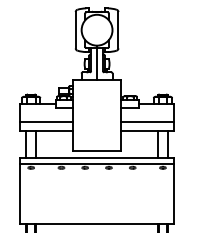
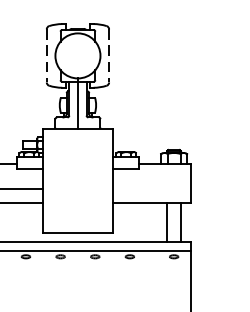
line: (75, 30) -> (46, 56), solid -> dashed
line: (118, 30) -> (109, 56), solid -> dashed
line: (147, 121) -> (151, 189), removed

